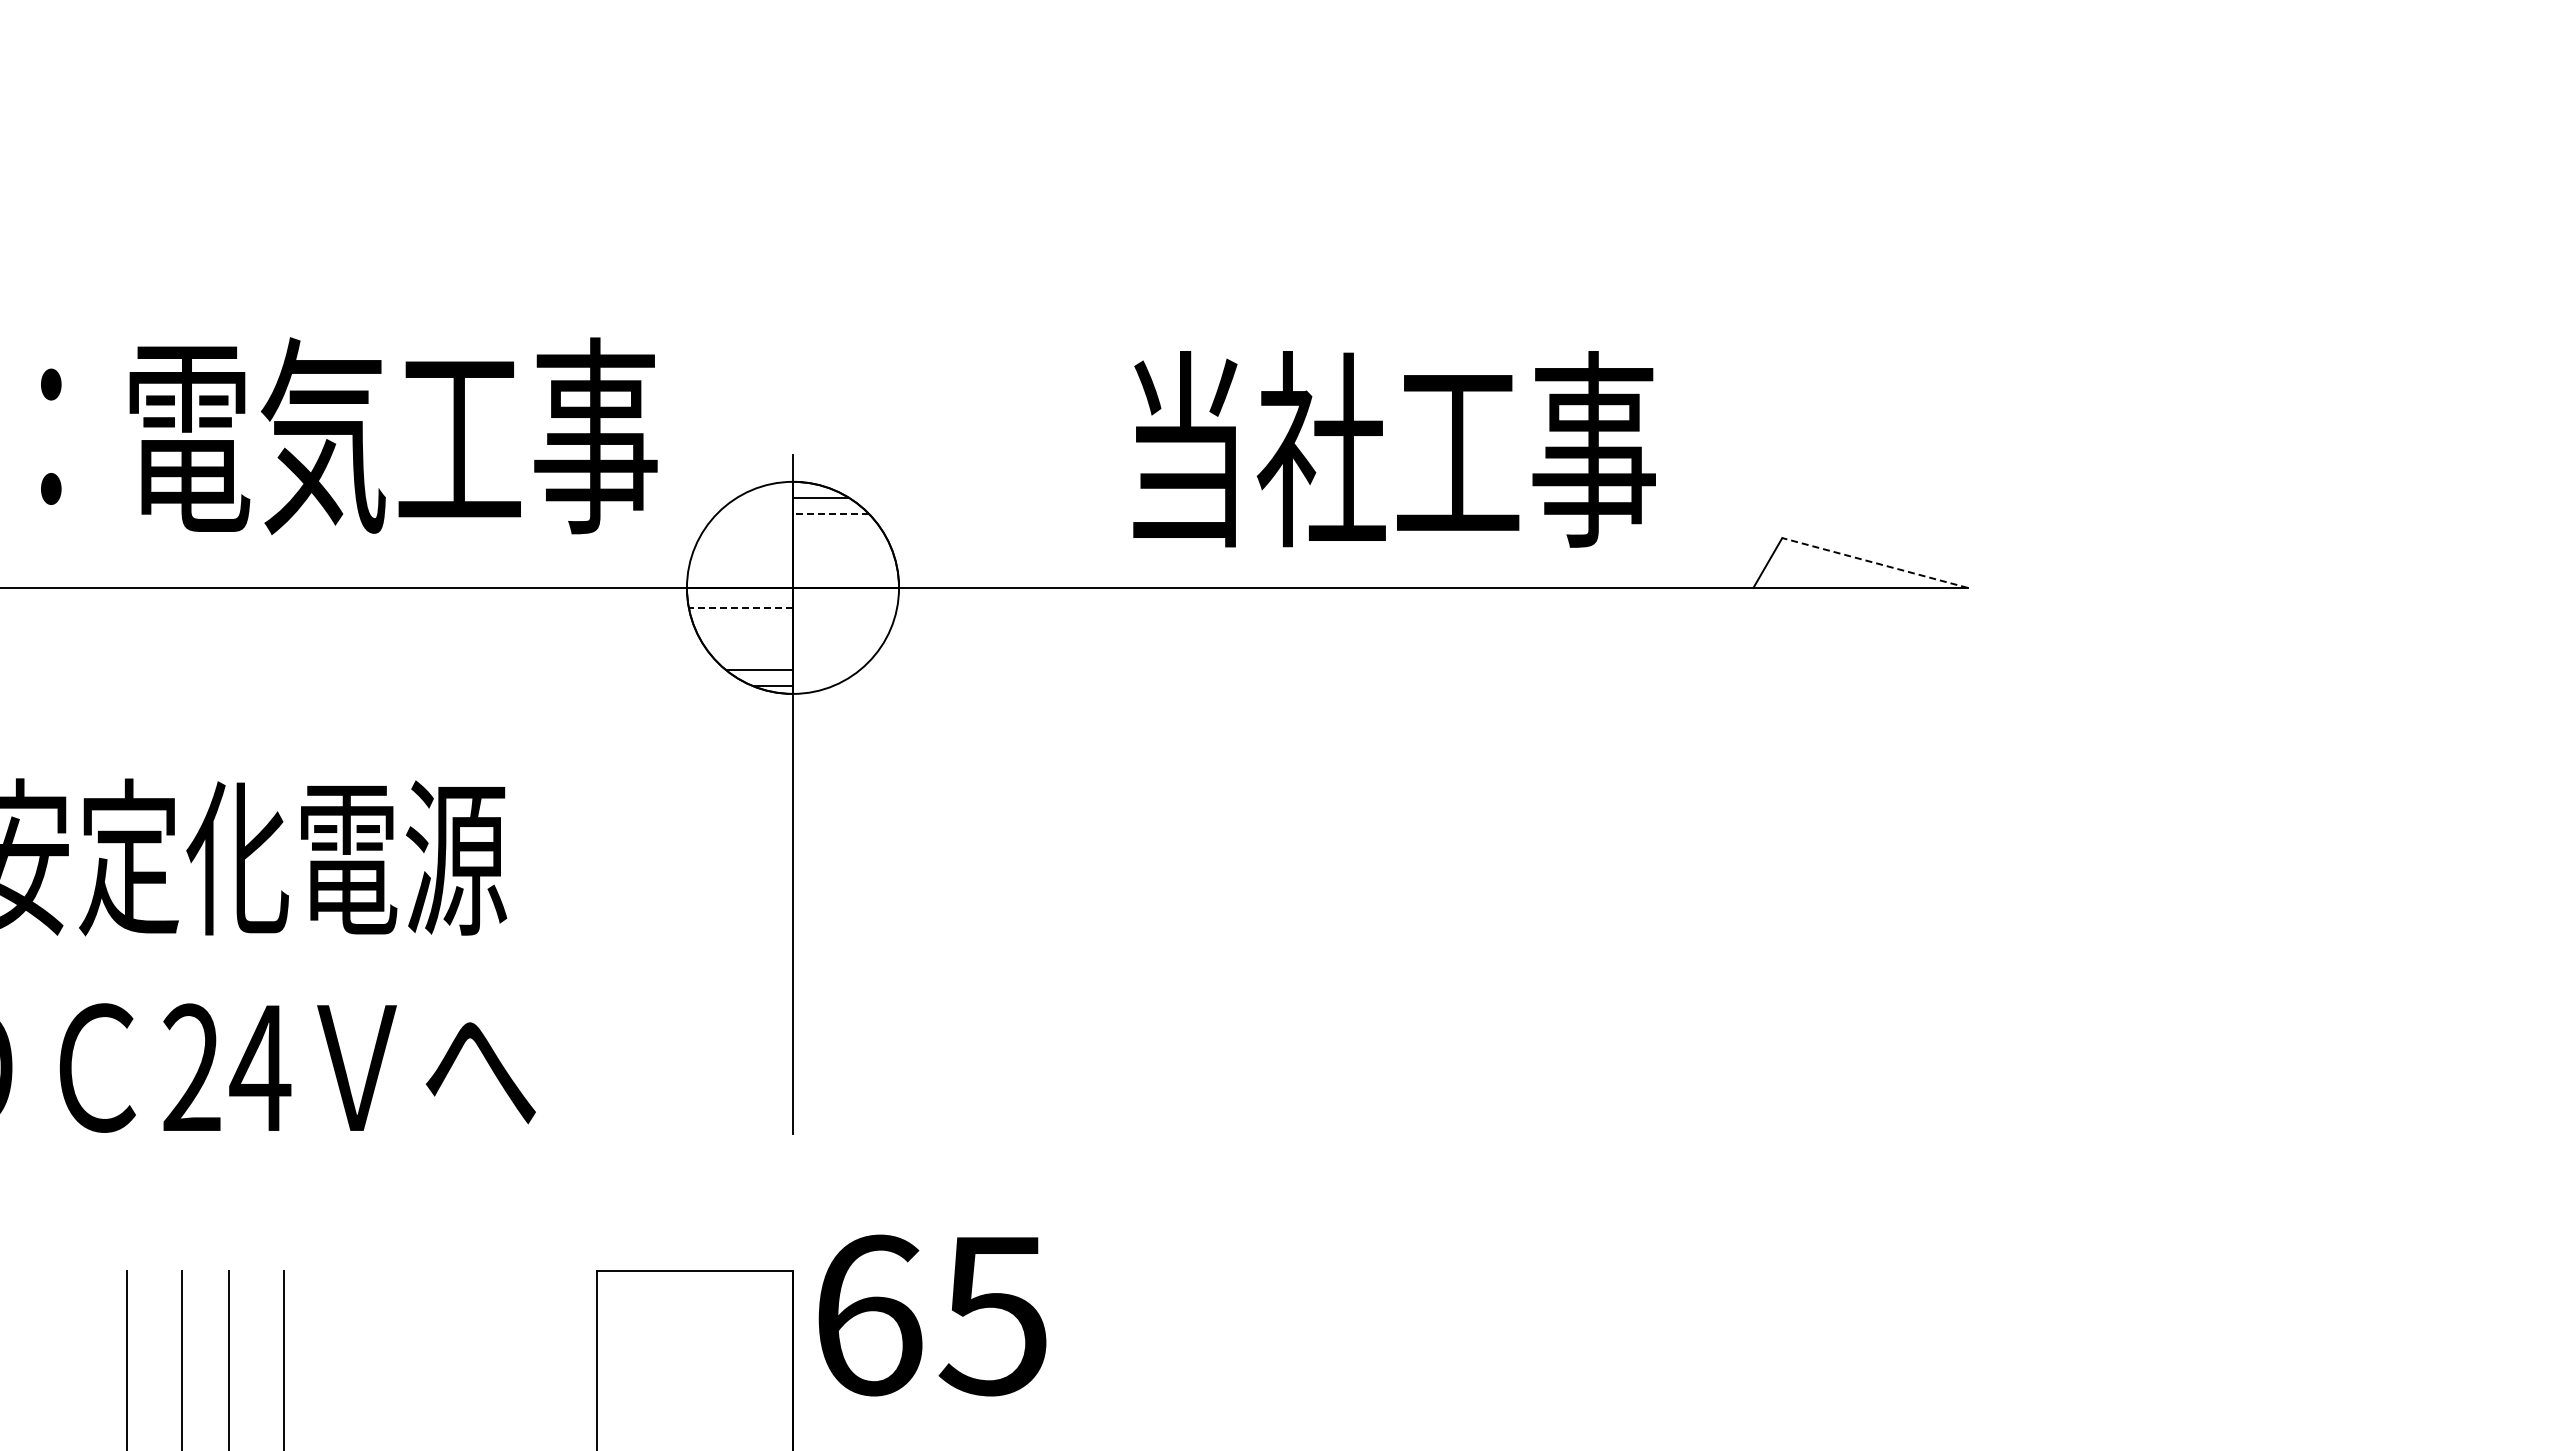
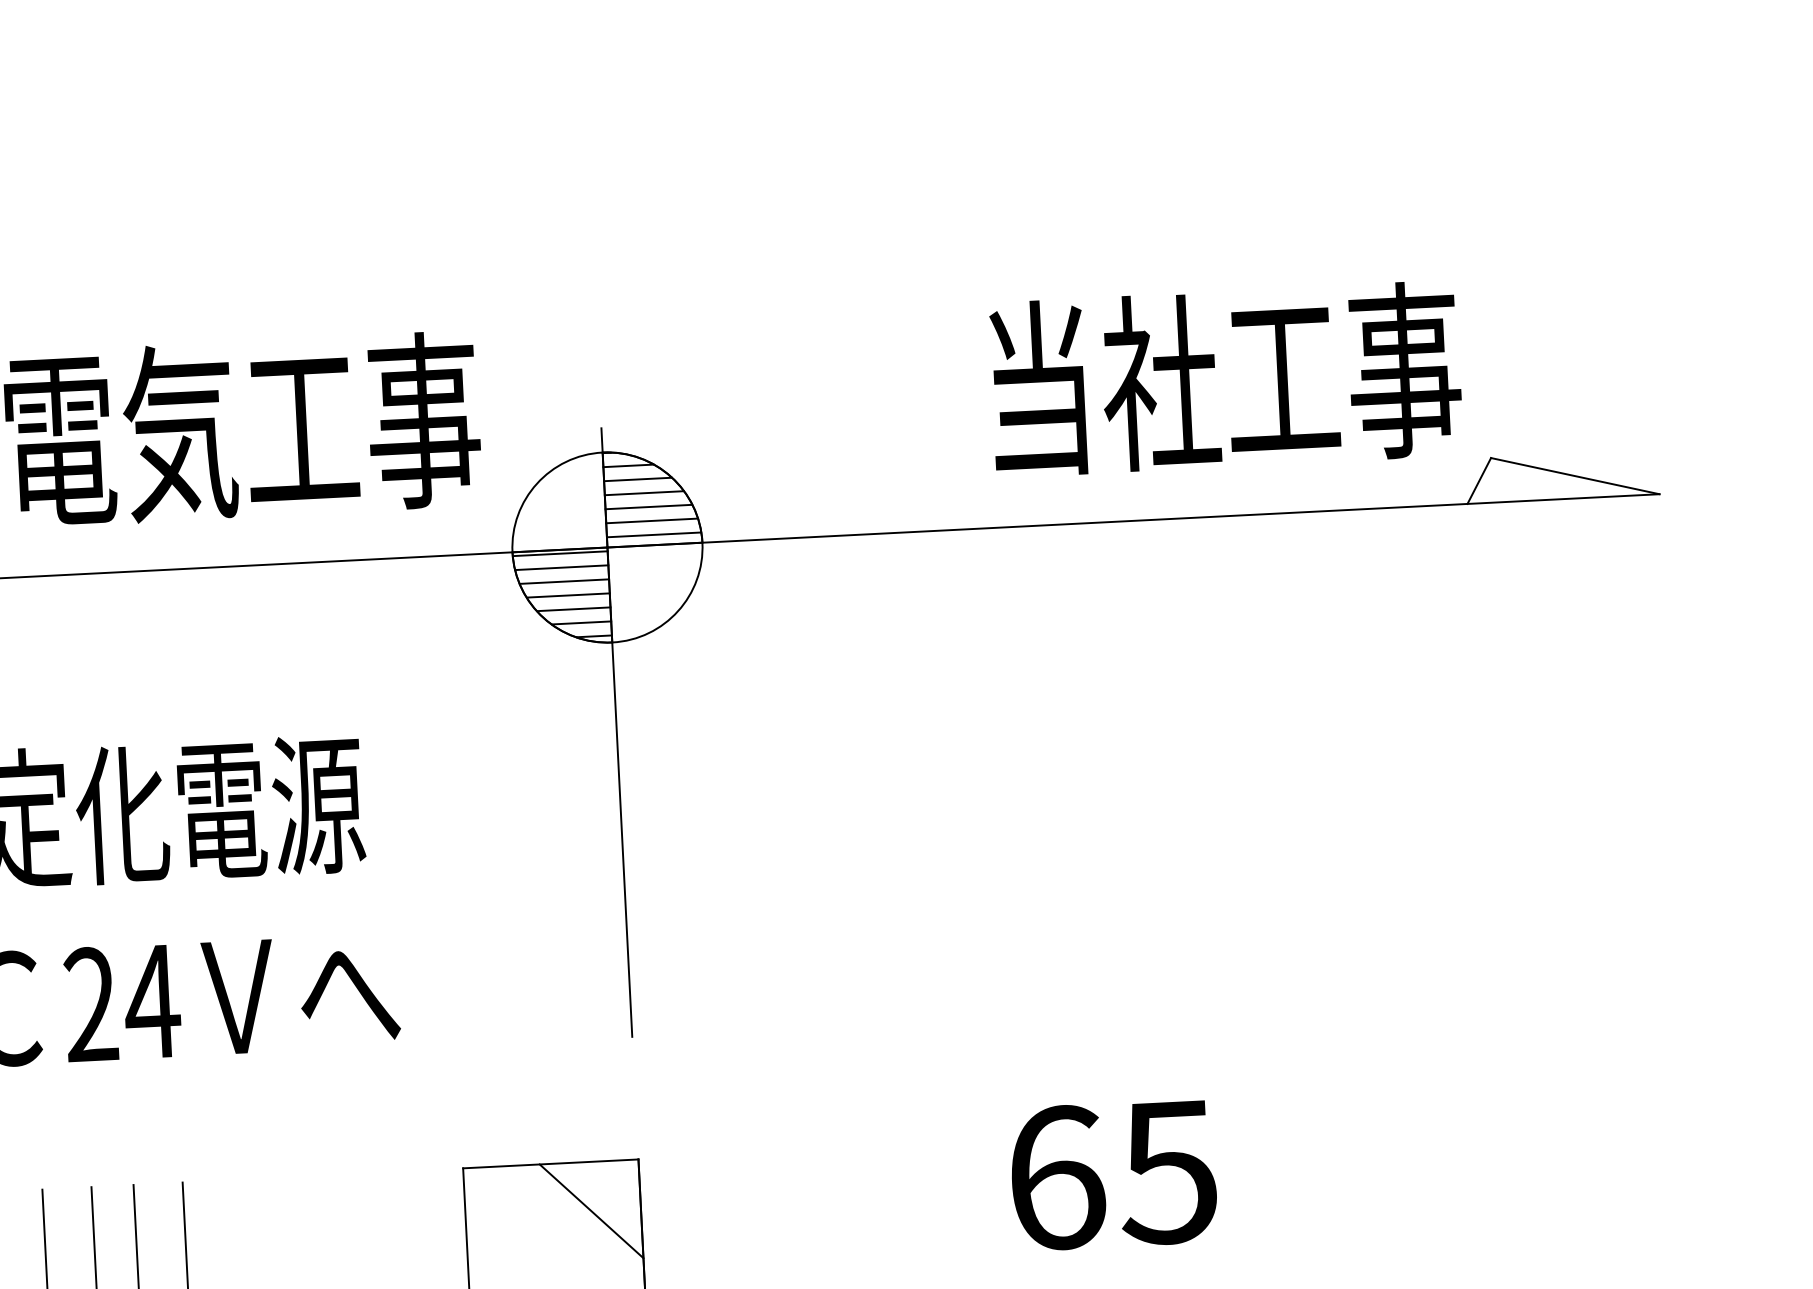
text: (1394, 449) -> (1226, 379), moved
line: (830, 513) -> (637, 479), dashed -> solid
line: (837, 529) -> (644, 493), added
line: (841, 545) -> (648, 507), added
line: (844, 560) -> (652, 520), added
line: (1874, 562) -> (1574, 475), dashed -> solid
line: (845, 576) -> (653, 534), added
line: (740, 592) -> (560, 554), added
line: (740, 607) -> (561, 567), dashed -> solid
line: (743, 623) -> (564, 581), added
line: (746, 639) -> (568, 595), added
line: (752, 654) -> (574, 609), added
text: (932, 1315) -> (1113, 1175), moved
line: (737, 1326) -> (591, 1211), added

